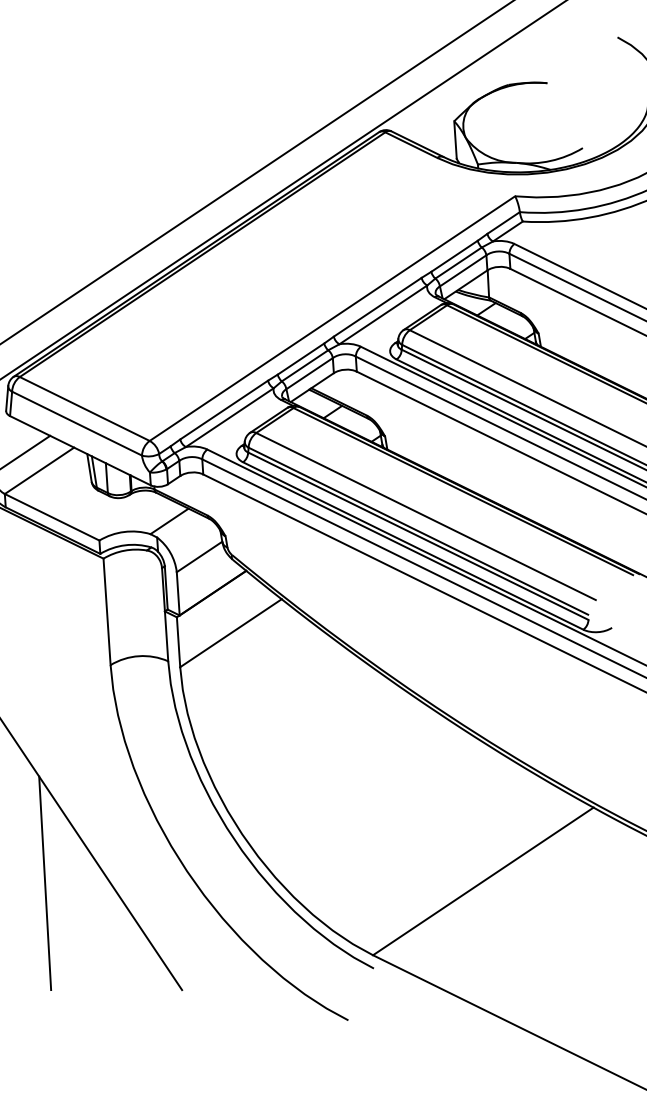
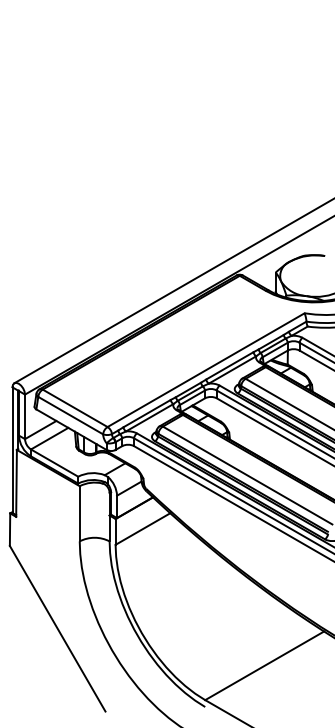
line: (45, 882) -> (38, 651), removed

